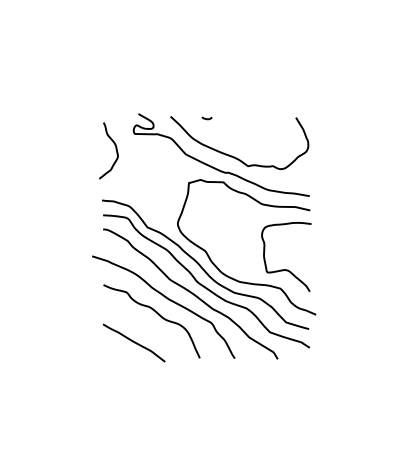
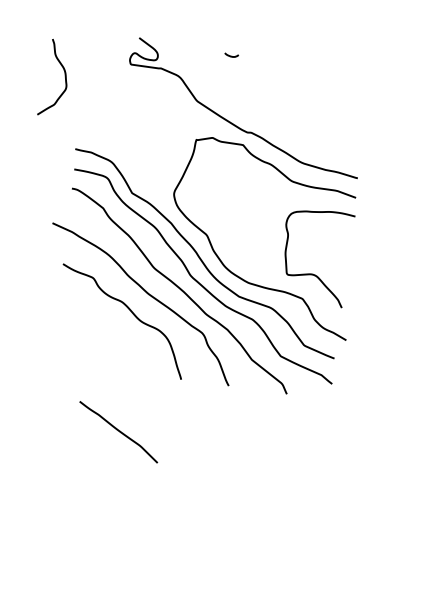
curve: (115, 149) -> (64, 77), moved
curve: (232, 155) -> (259, 110), removed
curve: (134, 342) -> (119, 431), moved

